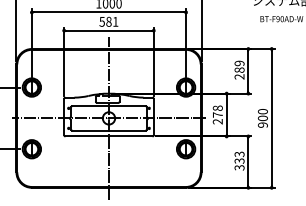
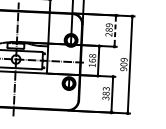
line: (248, 71) -> (115, 31), solid -> dashed
text: (262, 111) -> (123, 59), 900 -> 909
text: (217, 118) -> (92, 63), 278 -> 168
text: (239, 160) -> (106, 93), 333 -> 383

